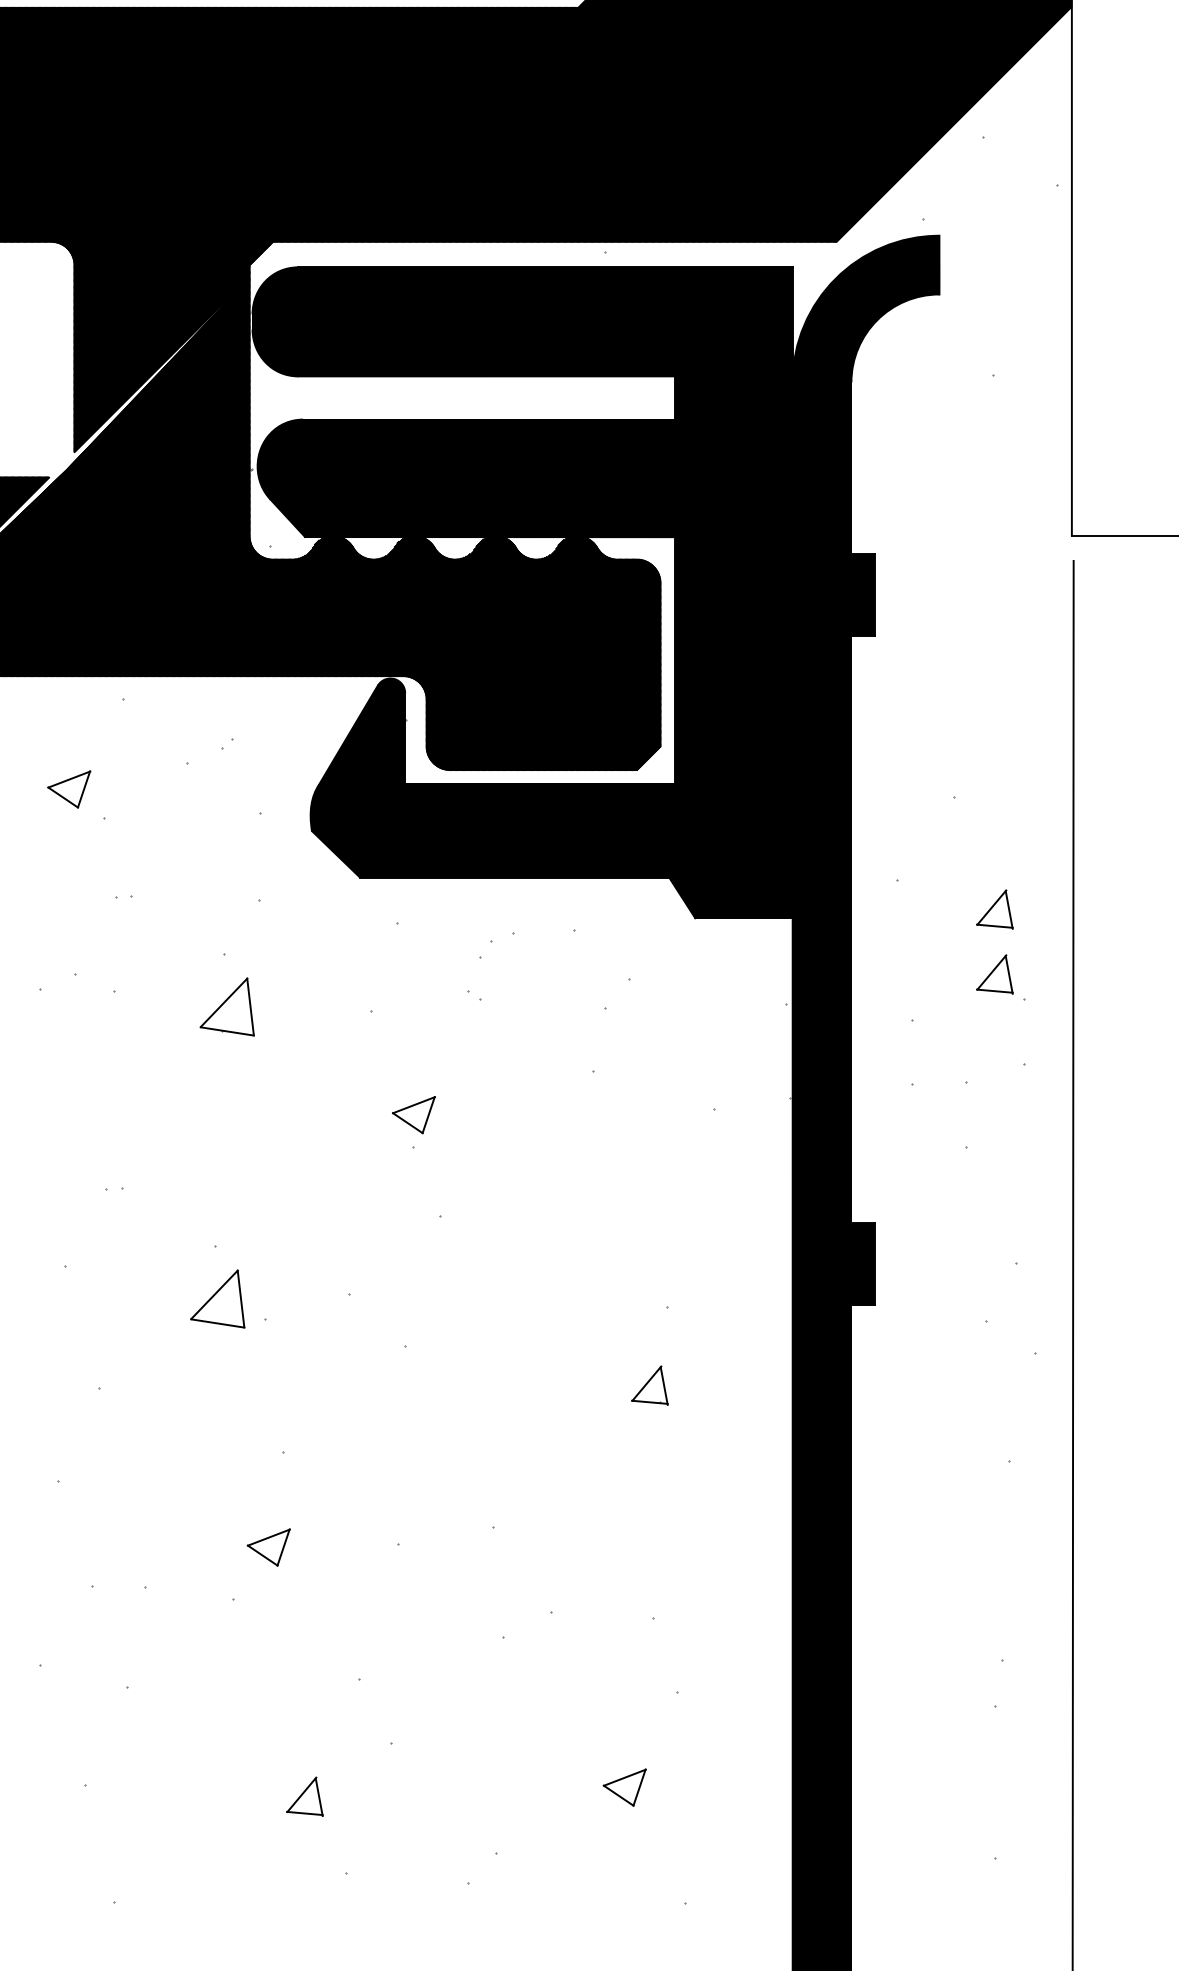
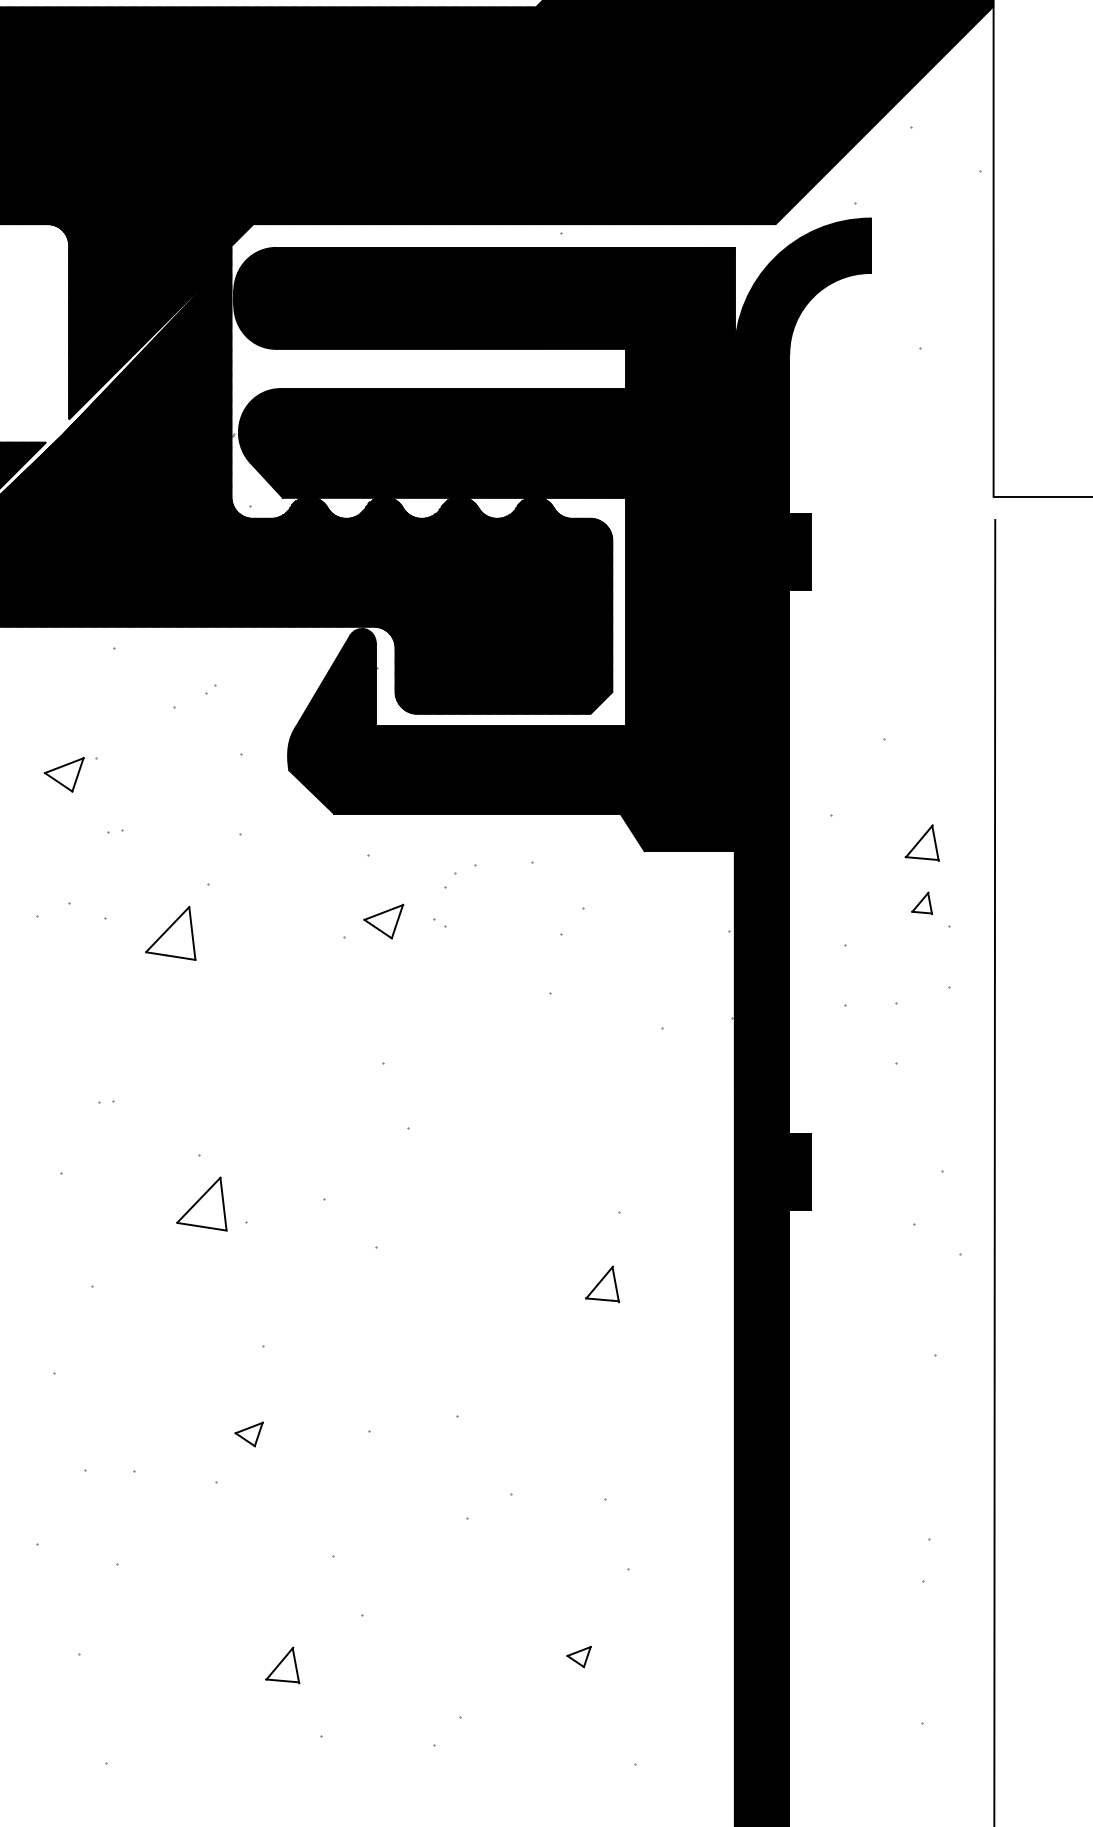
part: (68, 789) -> (63, 774), moved
part: (994, 974) -> (921, 903), size x0.6
part: (226, 1007) -> (170, 933), moved
part: (413, 1114) -> (383, 921), moved
part: (267, 1547) -> (248, 1434), size x0.7
part: (624, 1787) -> (578, 1656), size x0.6

